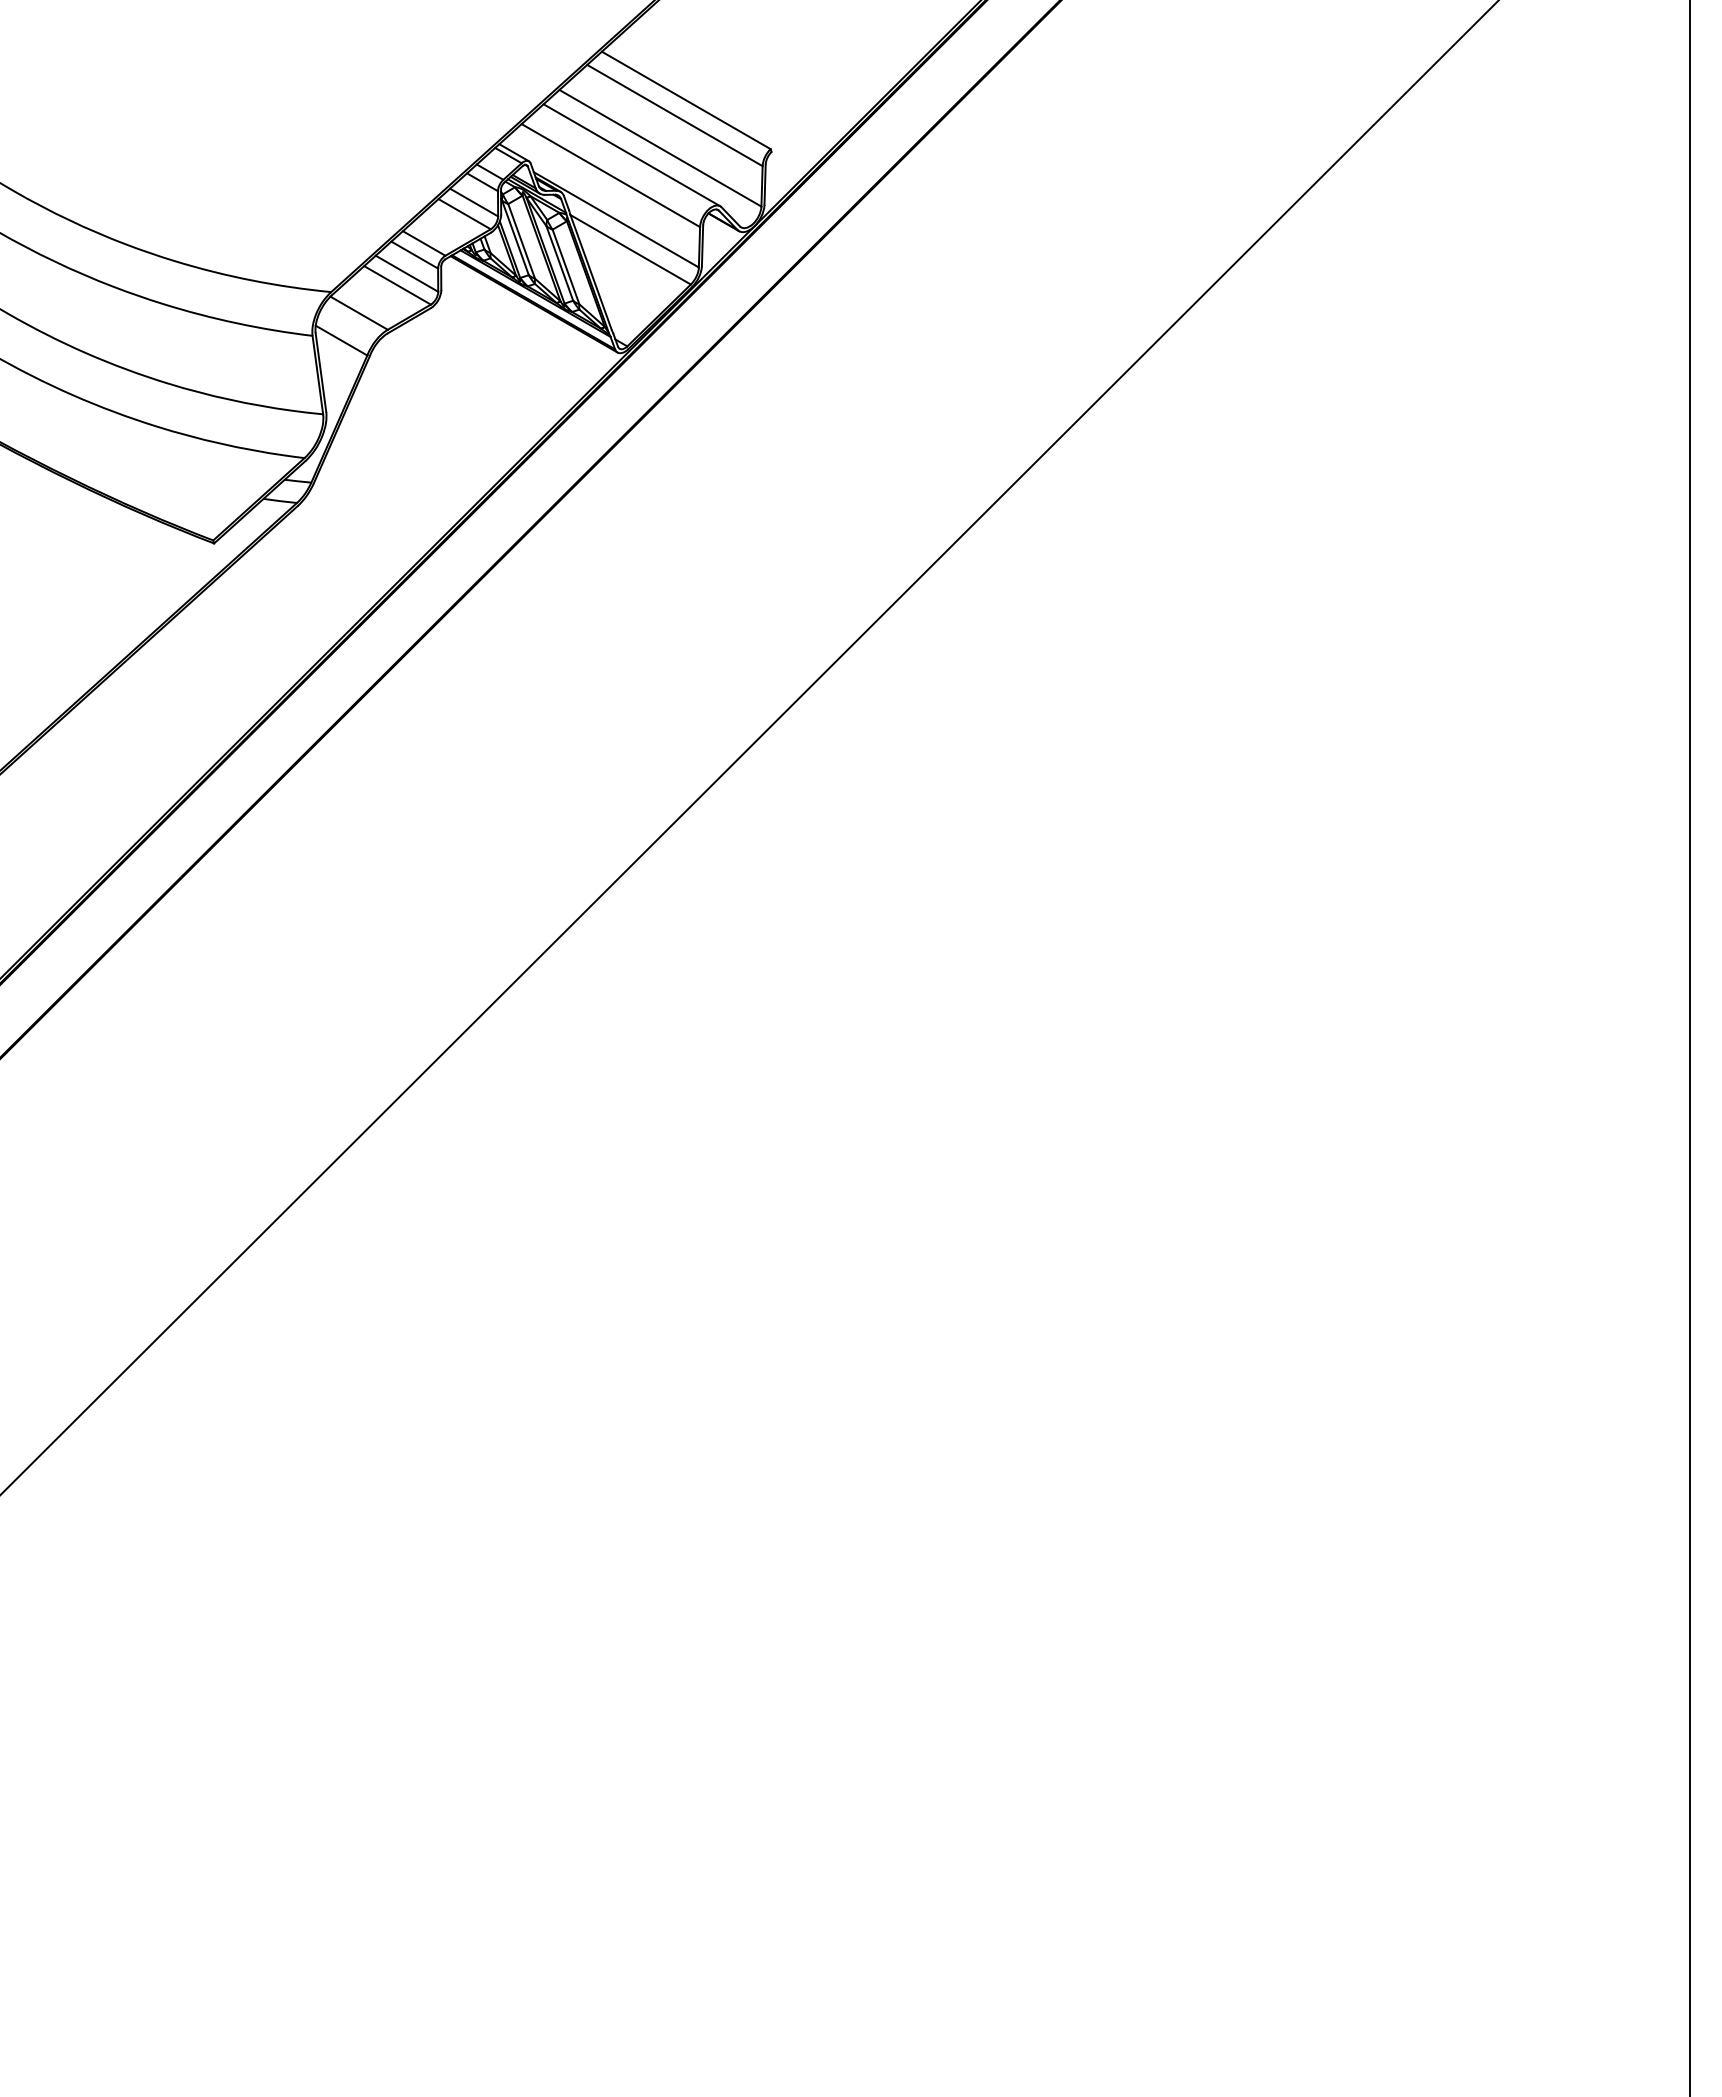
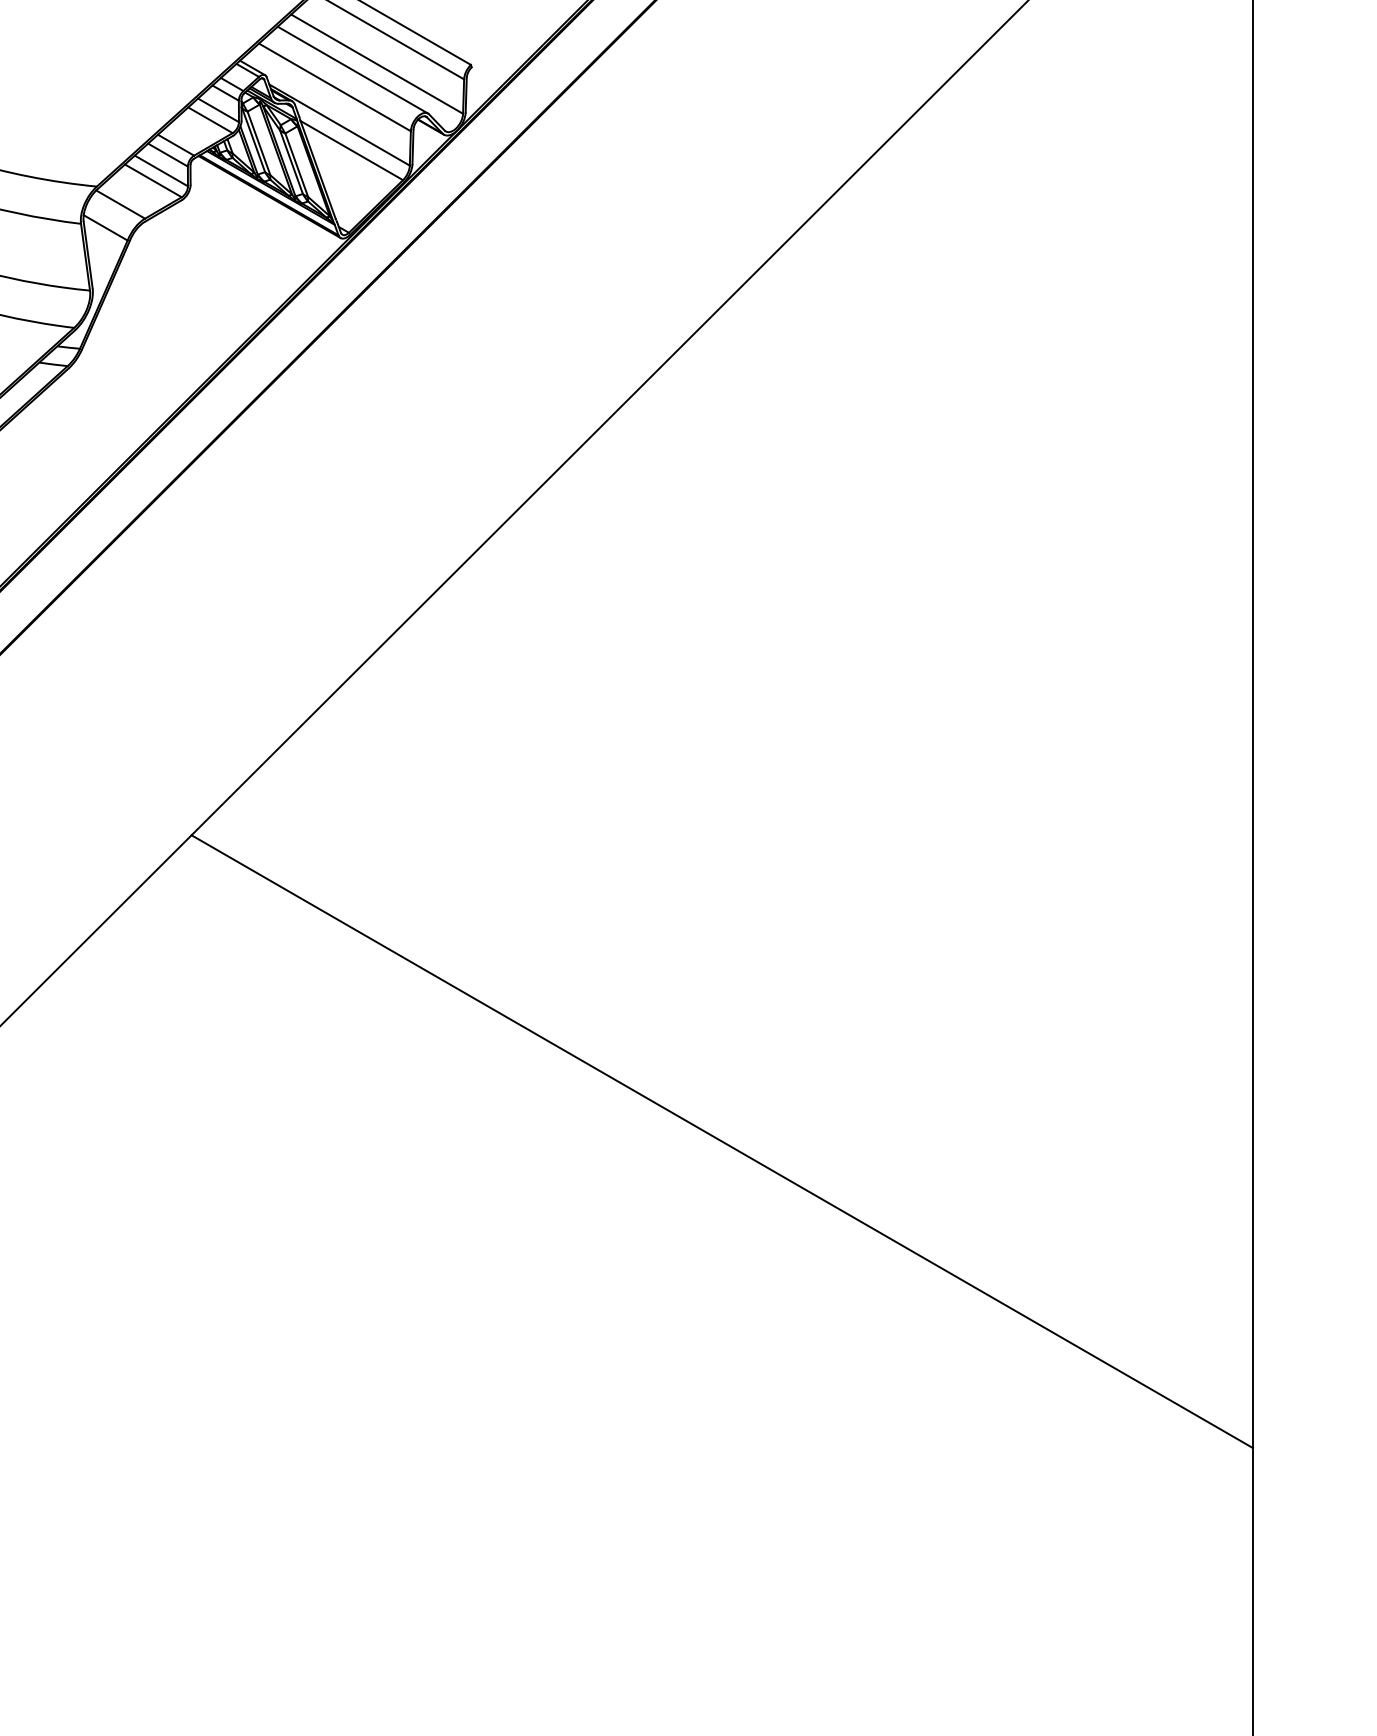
line: (1065, 1414) -> (721, 1141), added

